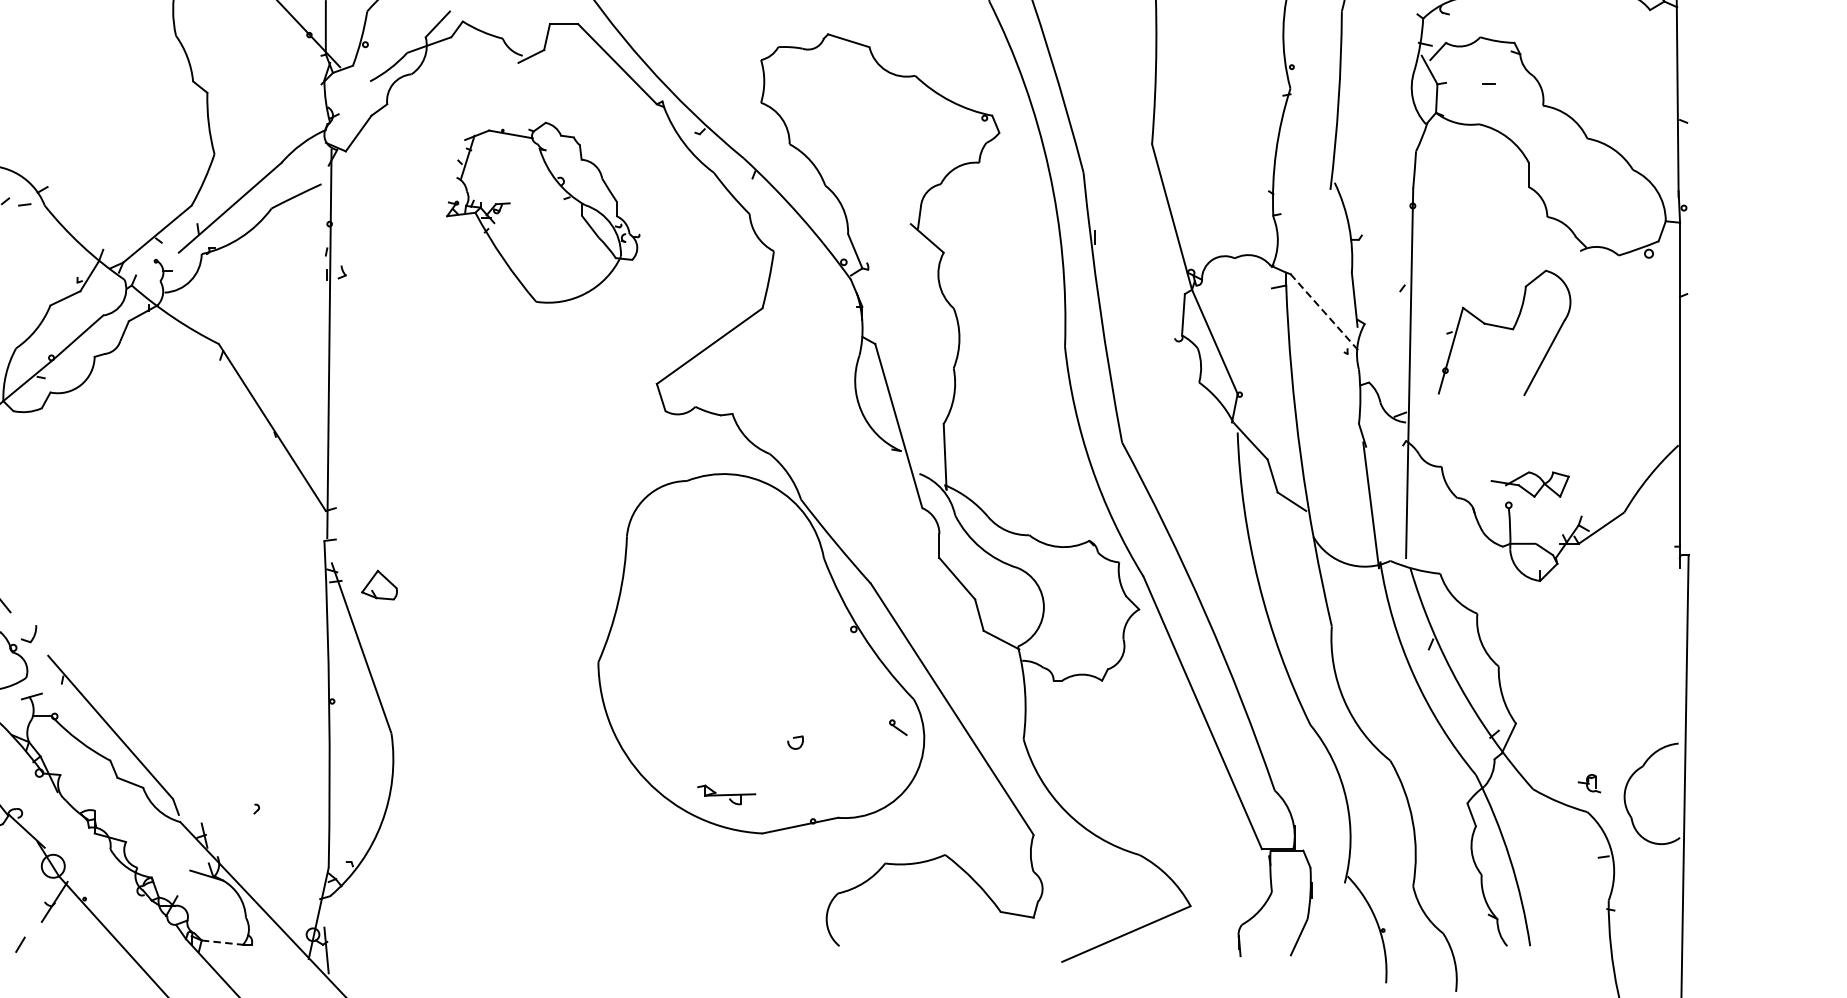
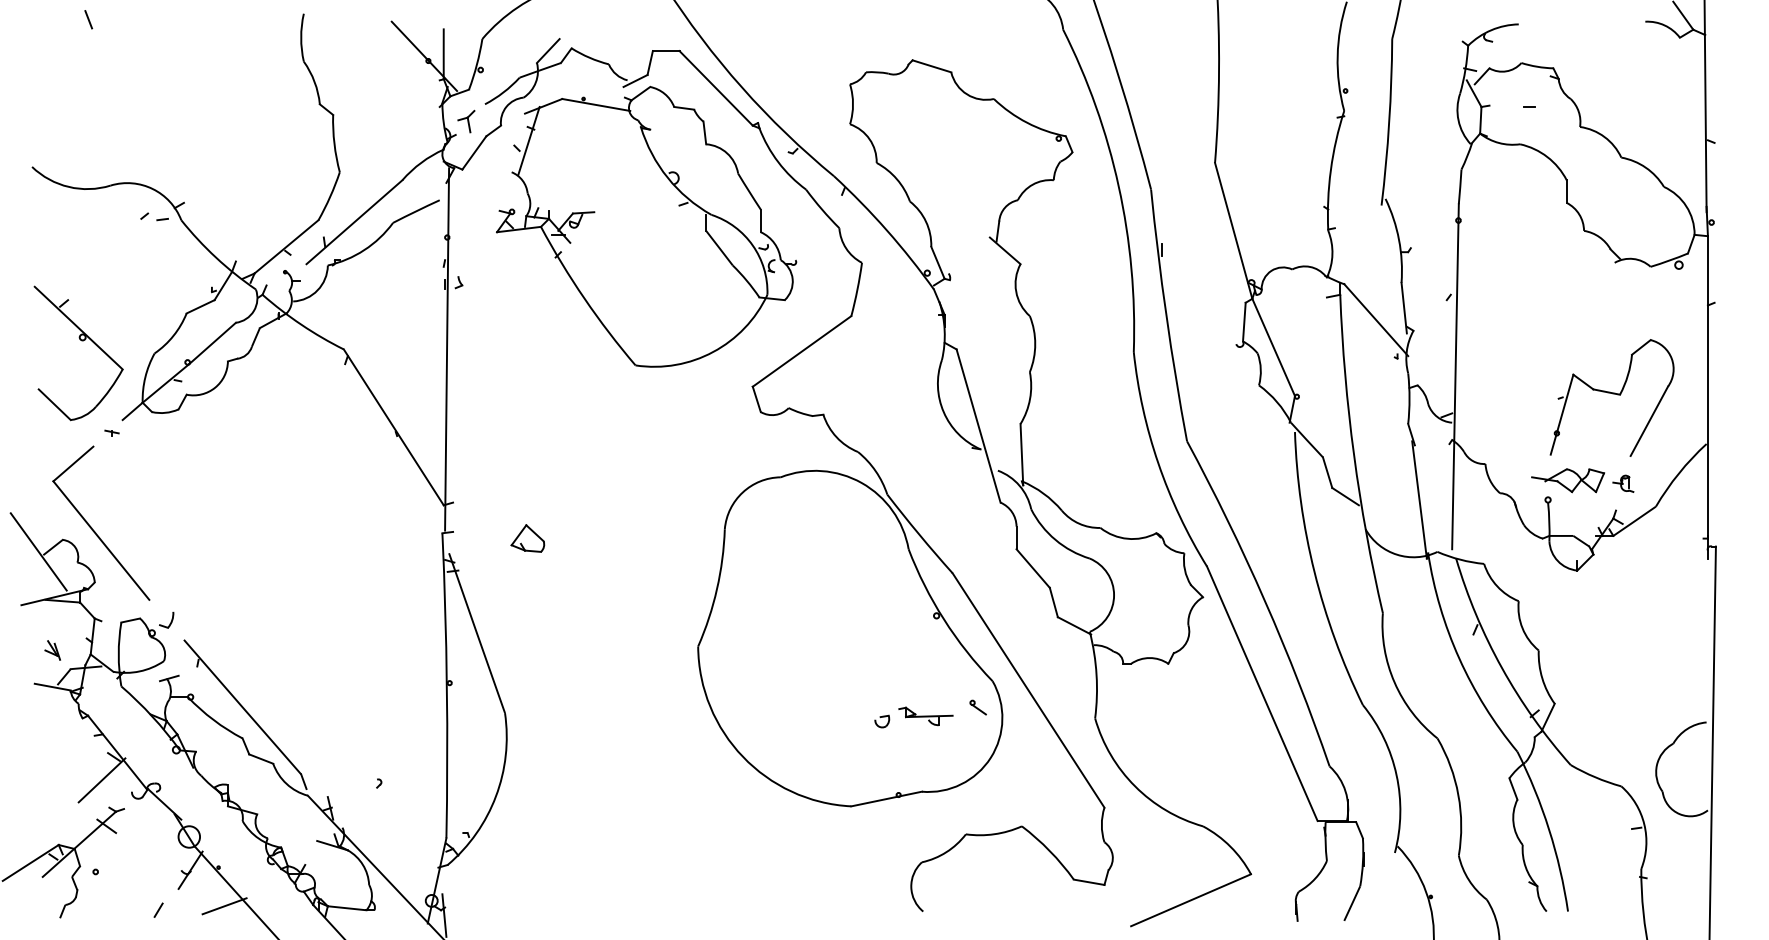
part: (350, 99) -> (466, 121), added
part: (543, 212) -> (646, 226), size x1.67
line: (1325, 313) -> (1376, 320), dashed -> solid
part: (1503, 332) -> (1611, 397), moved
part: (379, 585) -> (527, 538), moved
part: (1589, 783) -> (1623, 483), moved
part: (726, 795) -> (925, 716), moved
line: (91, 940) -> (224, 906), added
line: (222, 942) -> (347, 908), dashed -> solid

